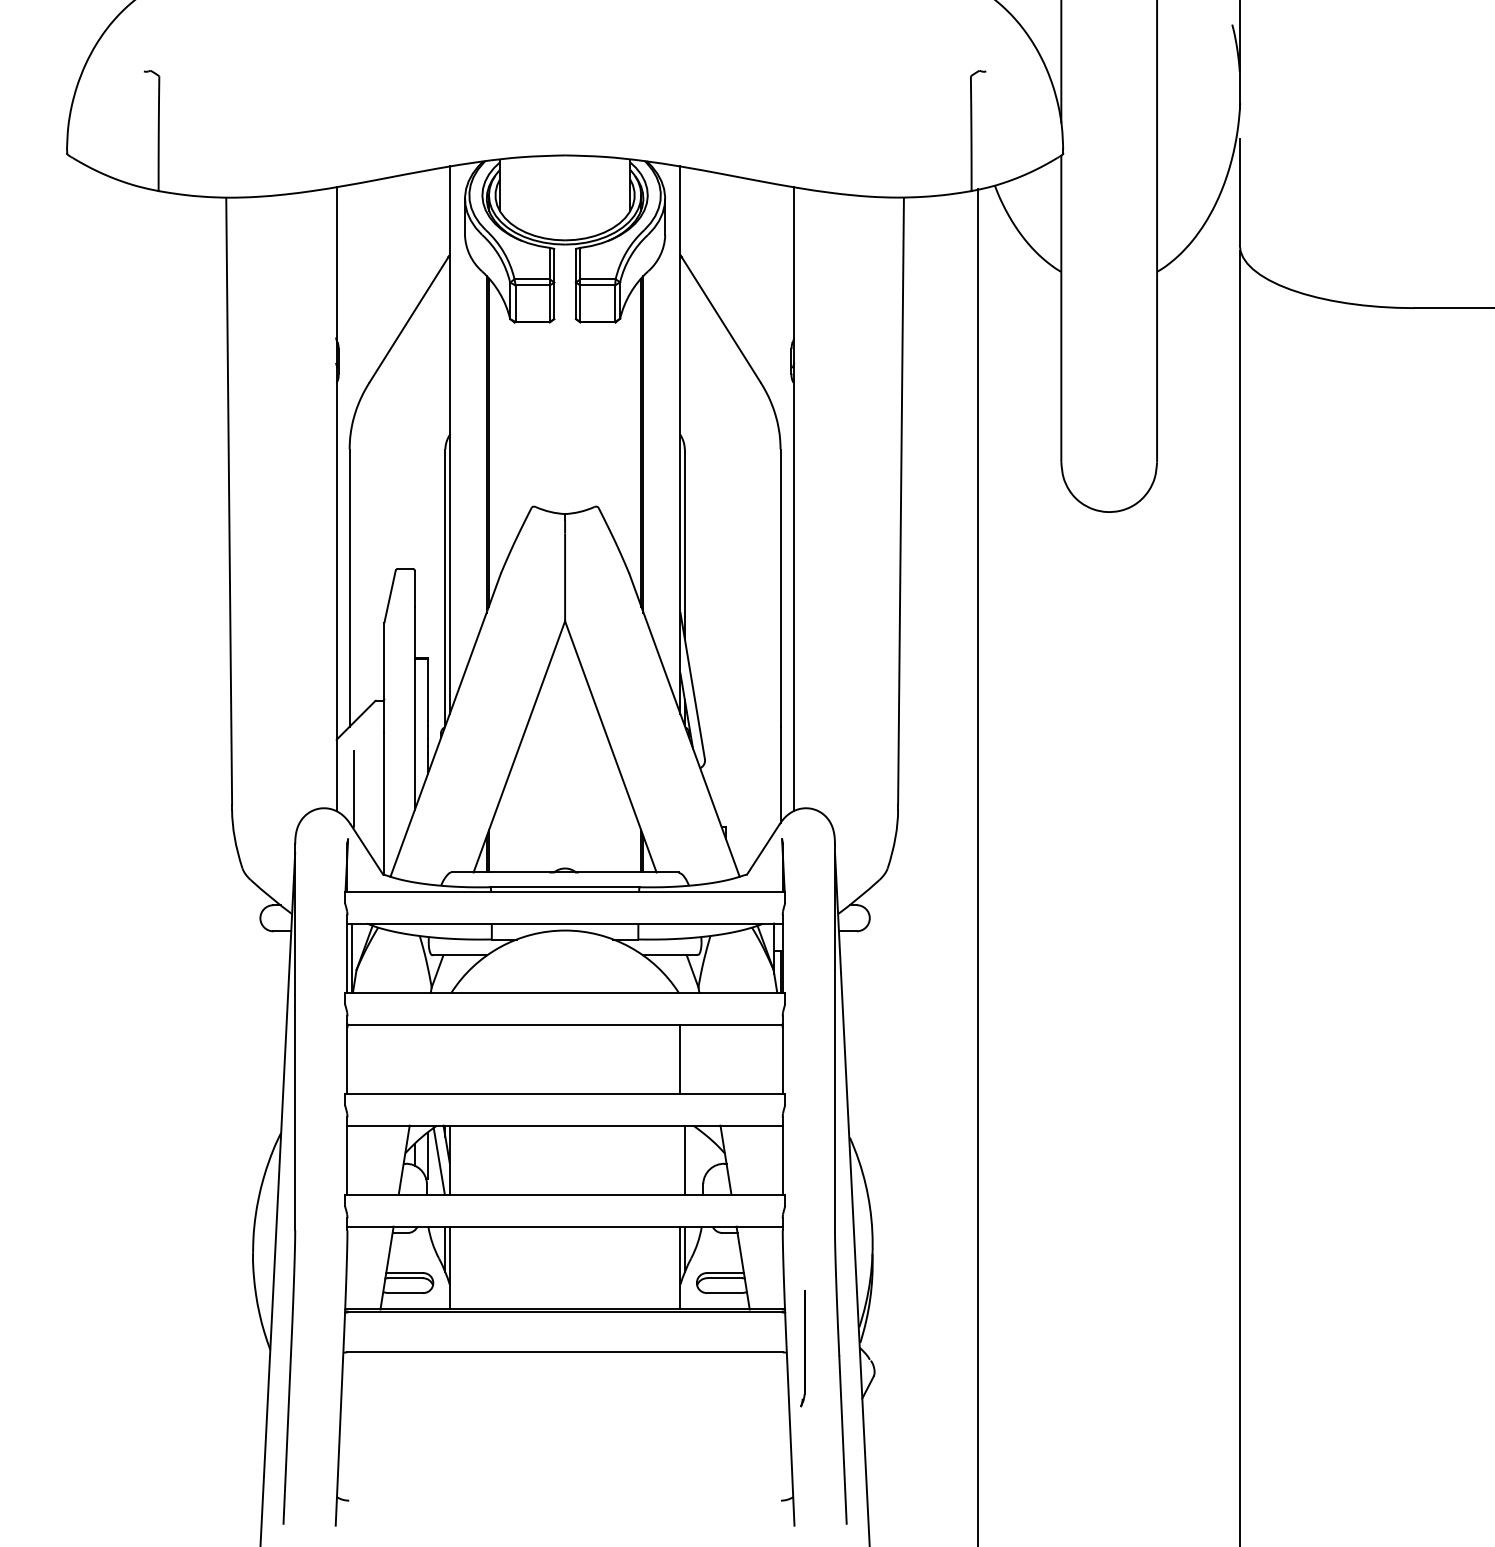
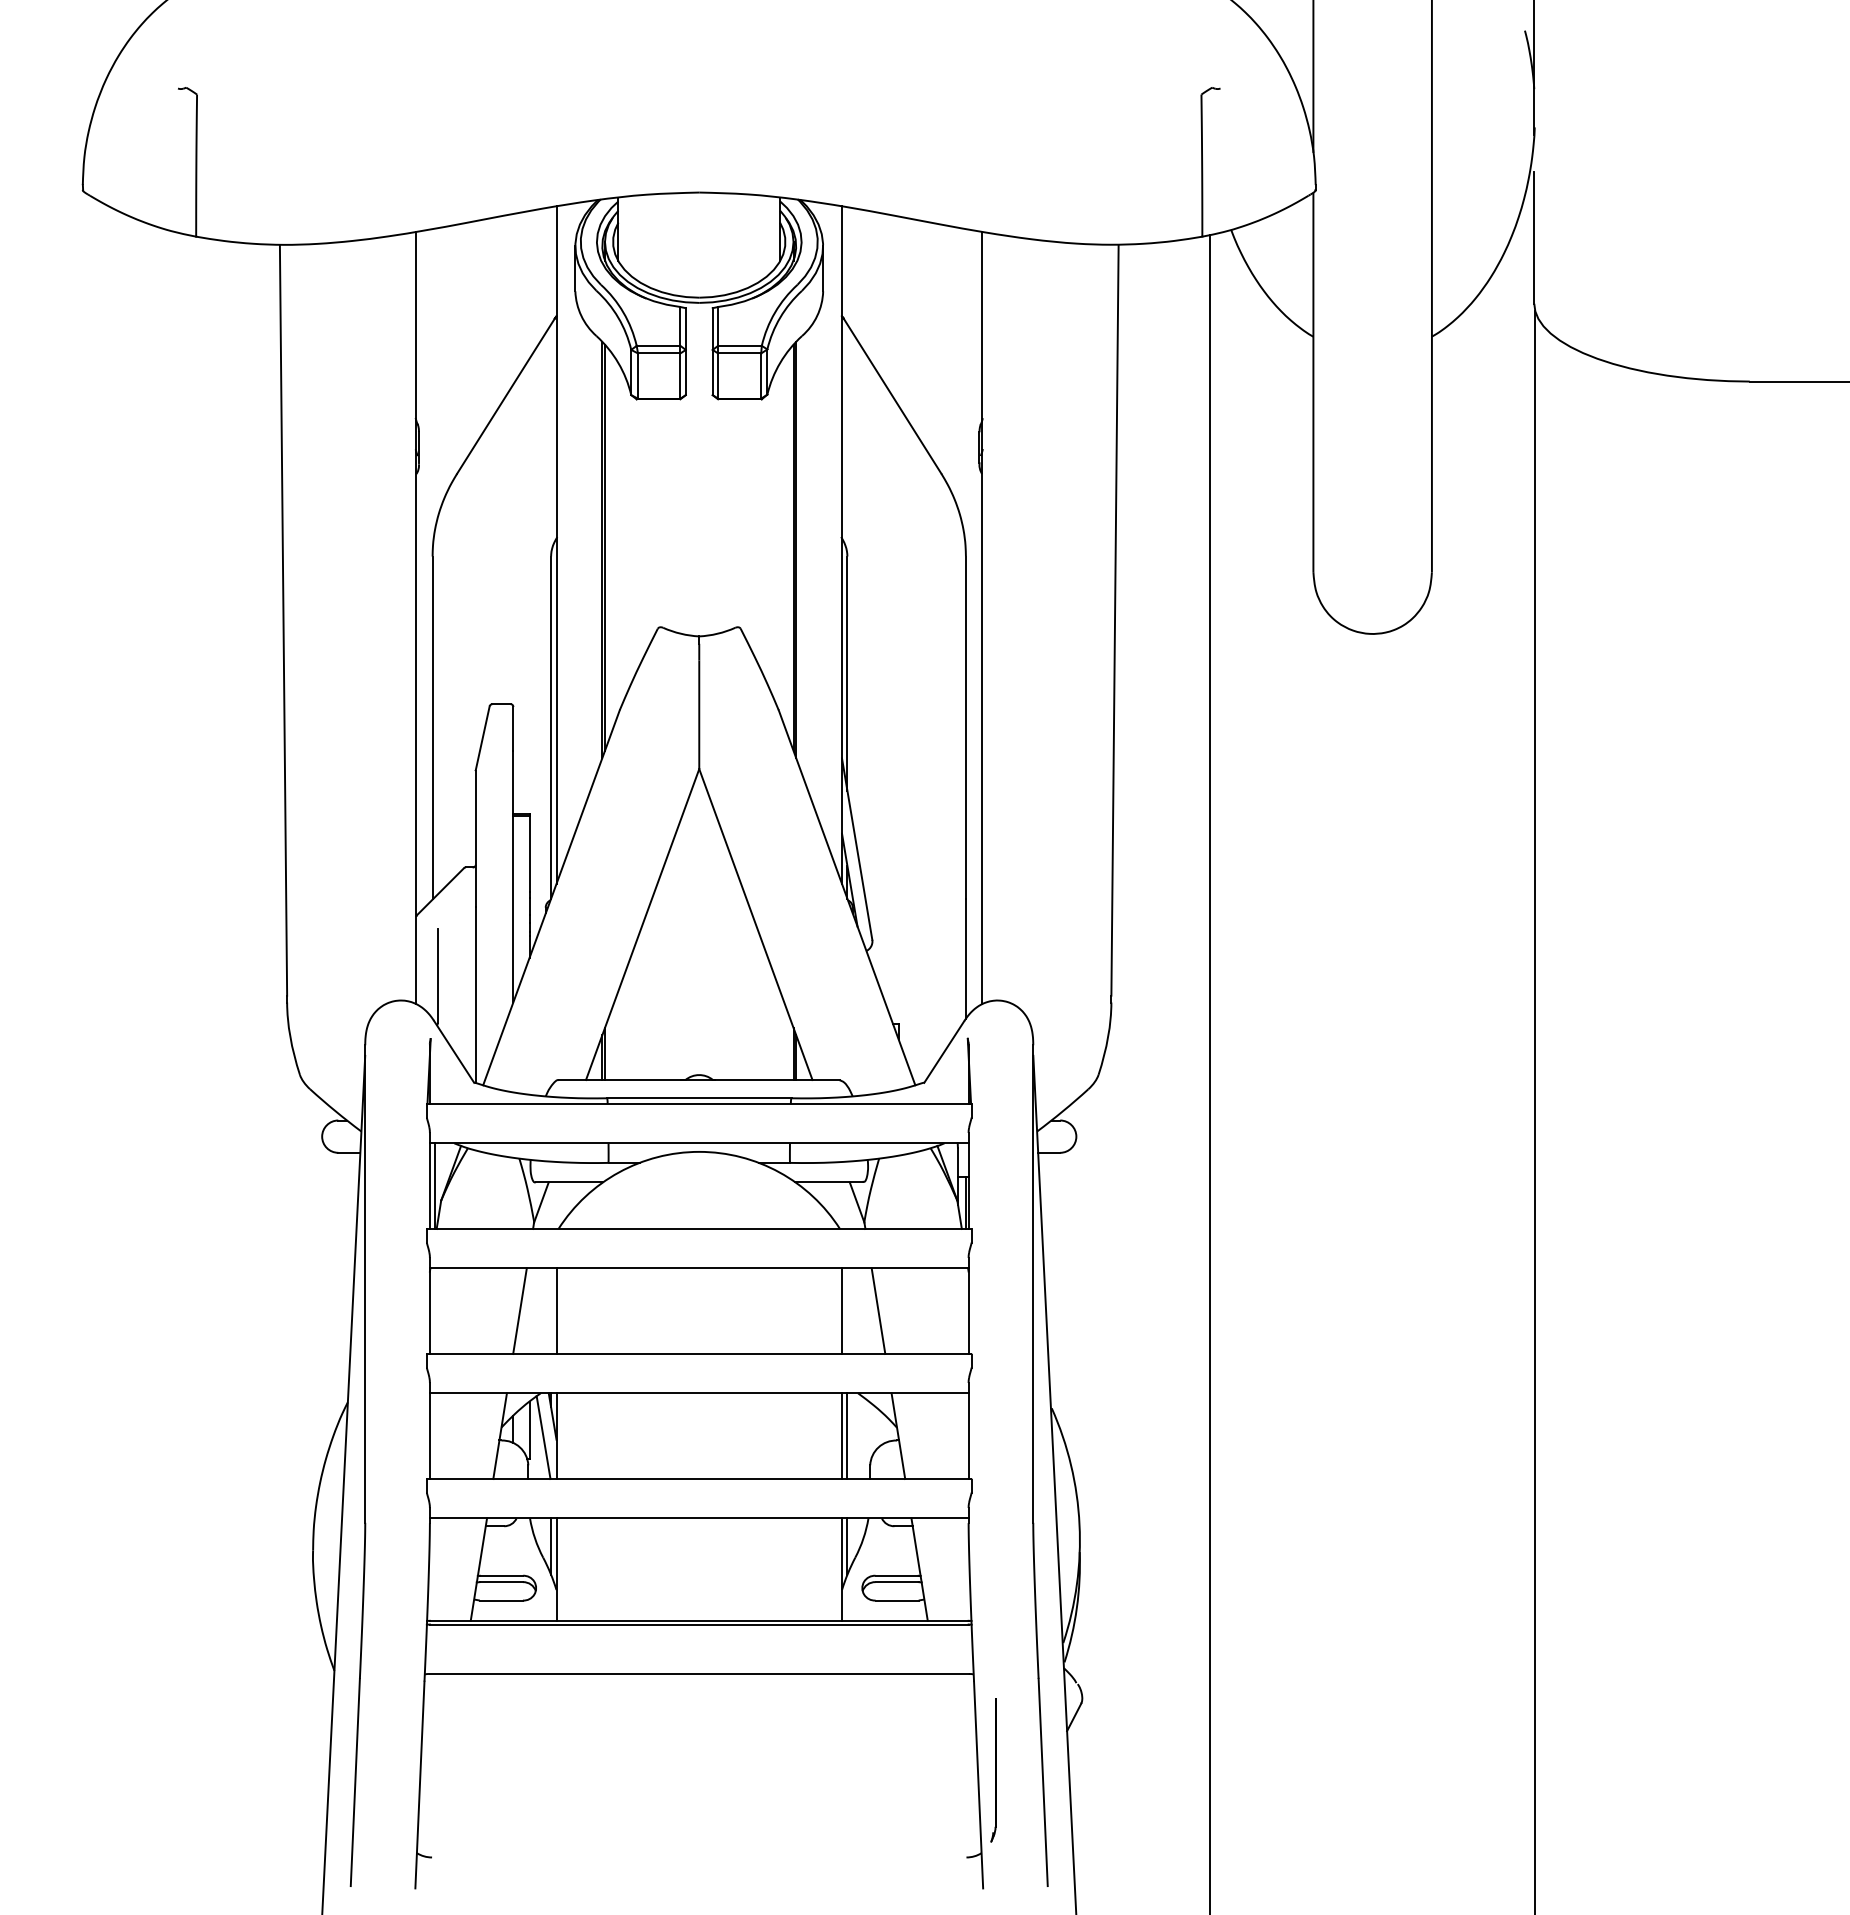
line: (419, 1059) -> (519, 1311), added
line: (449, 1059) -> (556, 1311), added
line: (709, 1059) -> (878, 1311), added
line: (680, 1160) -> (842, 1436), added
part: (802, 1348) -> (993, 1770), moved

